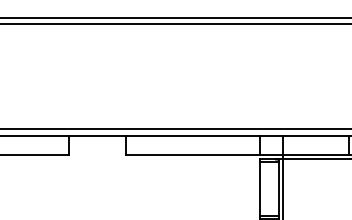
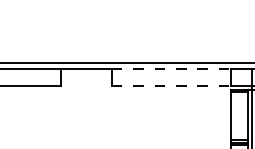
line: (192, 135) -> (171, 68), solid -> dashed
line: (192, 154) -> (171, 85), solid -> dashed

